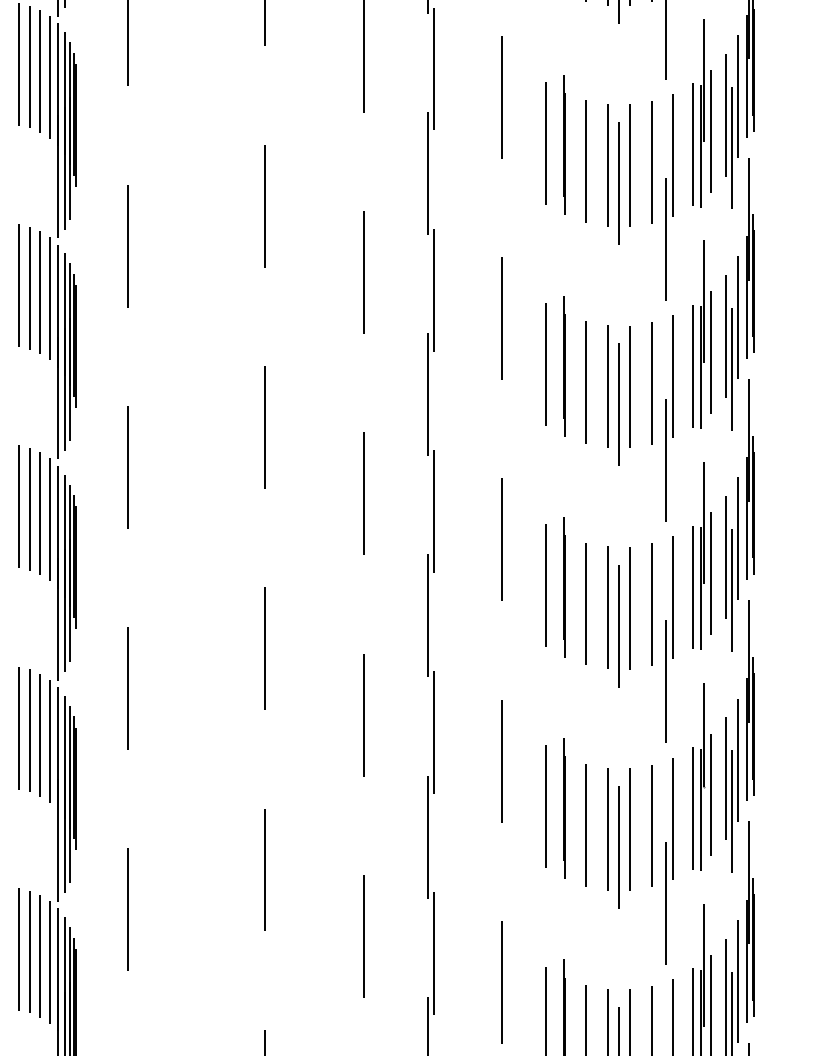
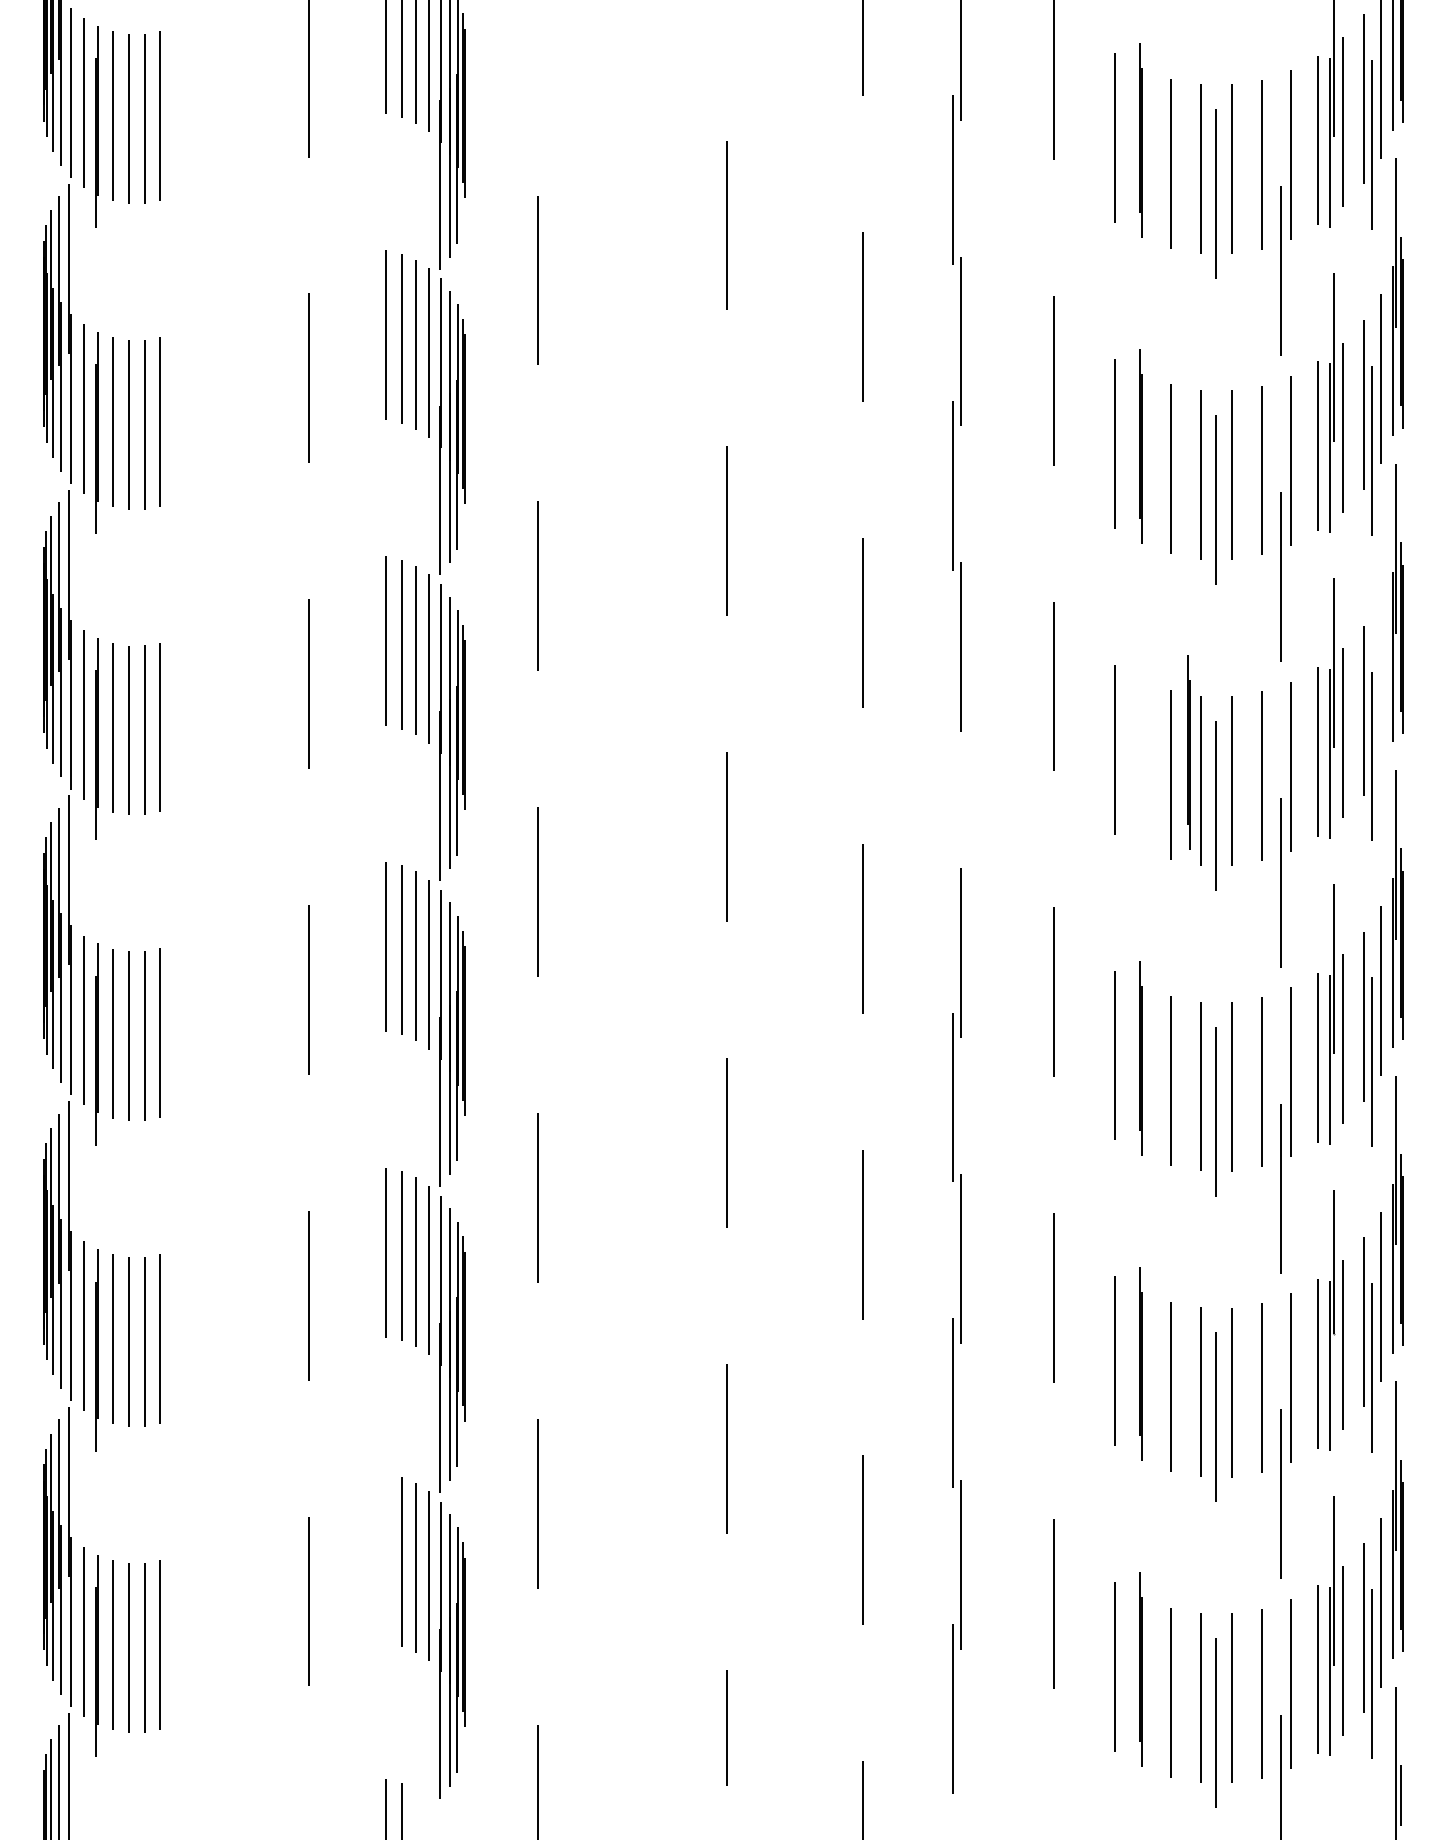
line: (737, 317) -> (1380, 685), removed
line: (564, 366) -> (1188, 752), moved
line: (428, 394) -> (952, 791), removed
line: (18, 949) -> (386, 1558), removed

